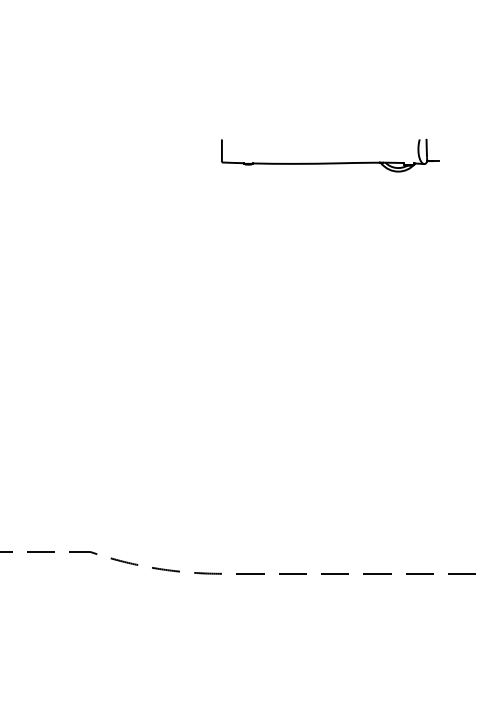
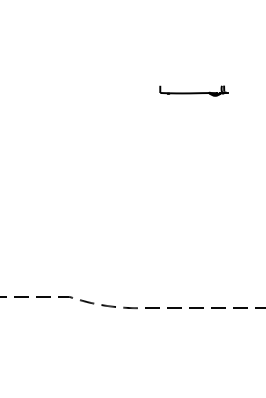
part: (329, 155) -> (193, 90), size x0.6

